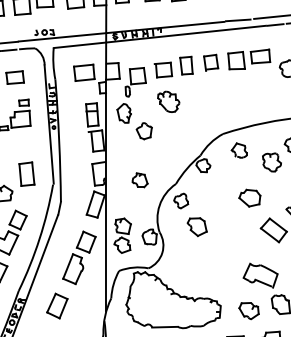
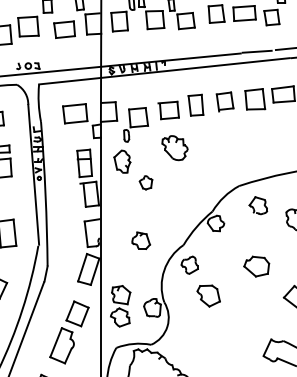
part: (143, 131) -> (145, 183), size x0.7
part: (249, 197) -> (256, 265), moved

